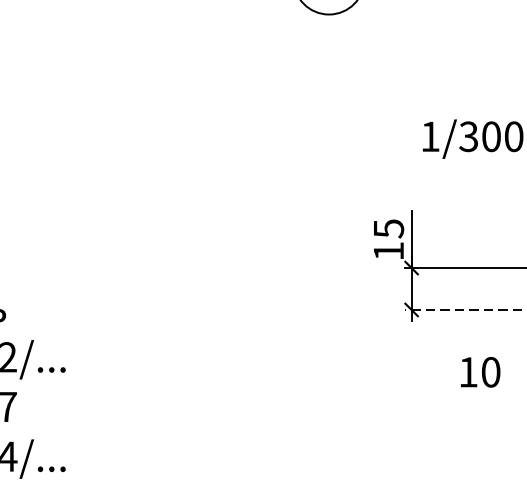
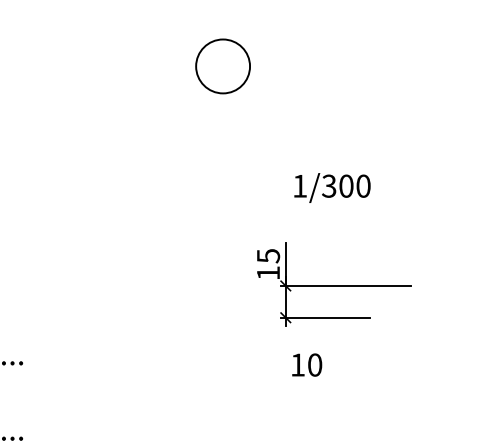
line: (463, 309) -> (325, 317), dashed -> solid
text: (481, 371) -> (307, 364), moved

